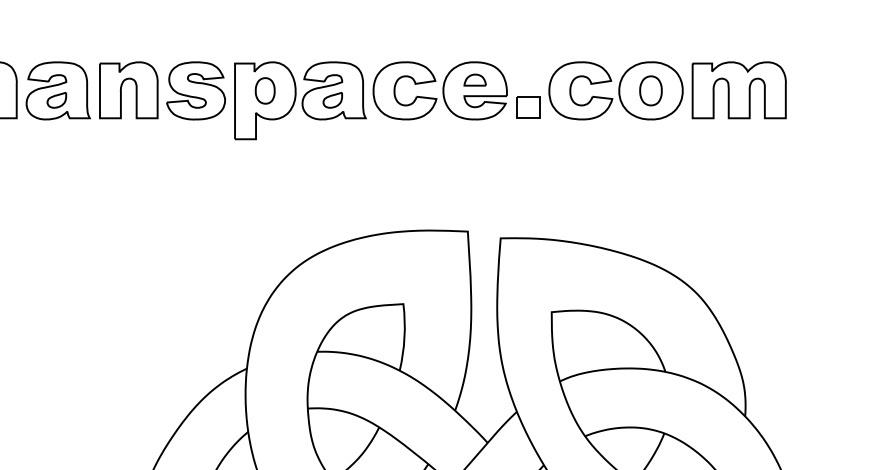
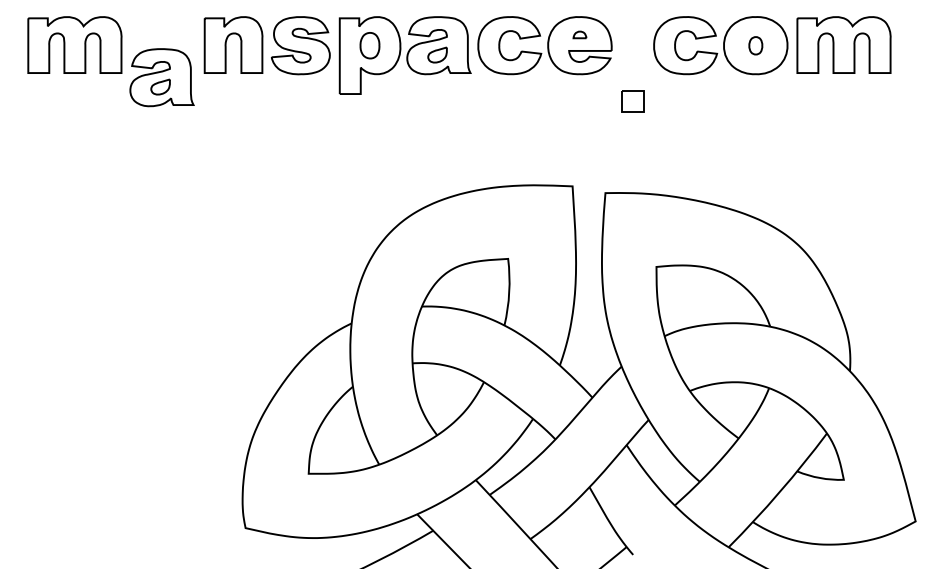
part: (474, 79) -> (579, 34), size x0.6
part: (57, 90) -> (161, 77), moved
part: (650, 90) -> (755, 45), size x0.6
part: (527, 107) -> (632, 101), moved

